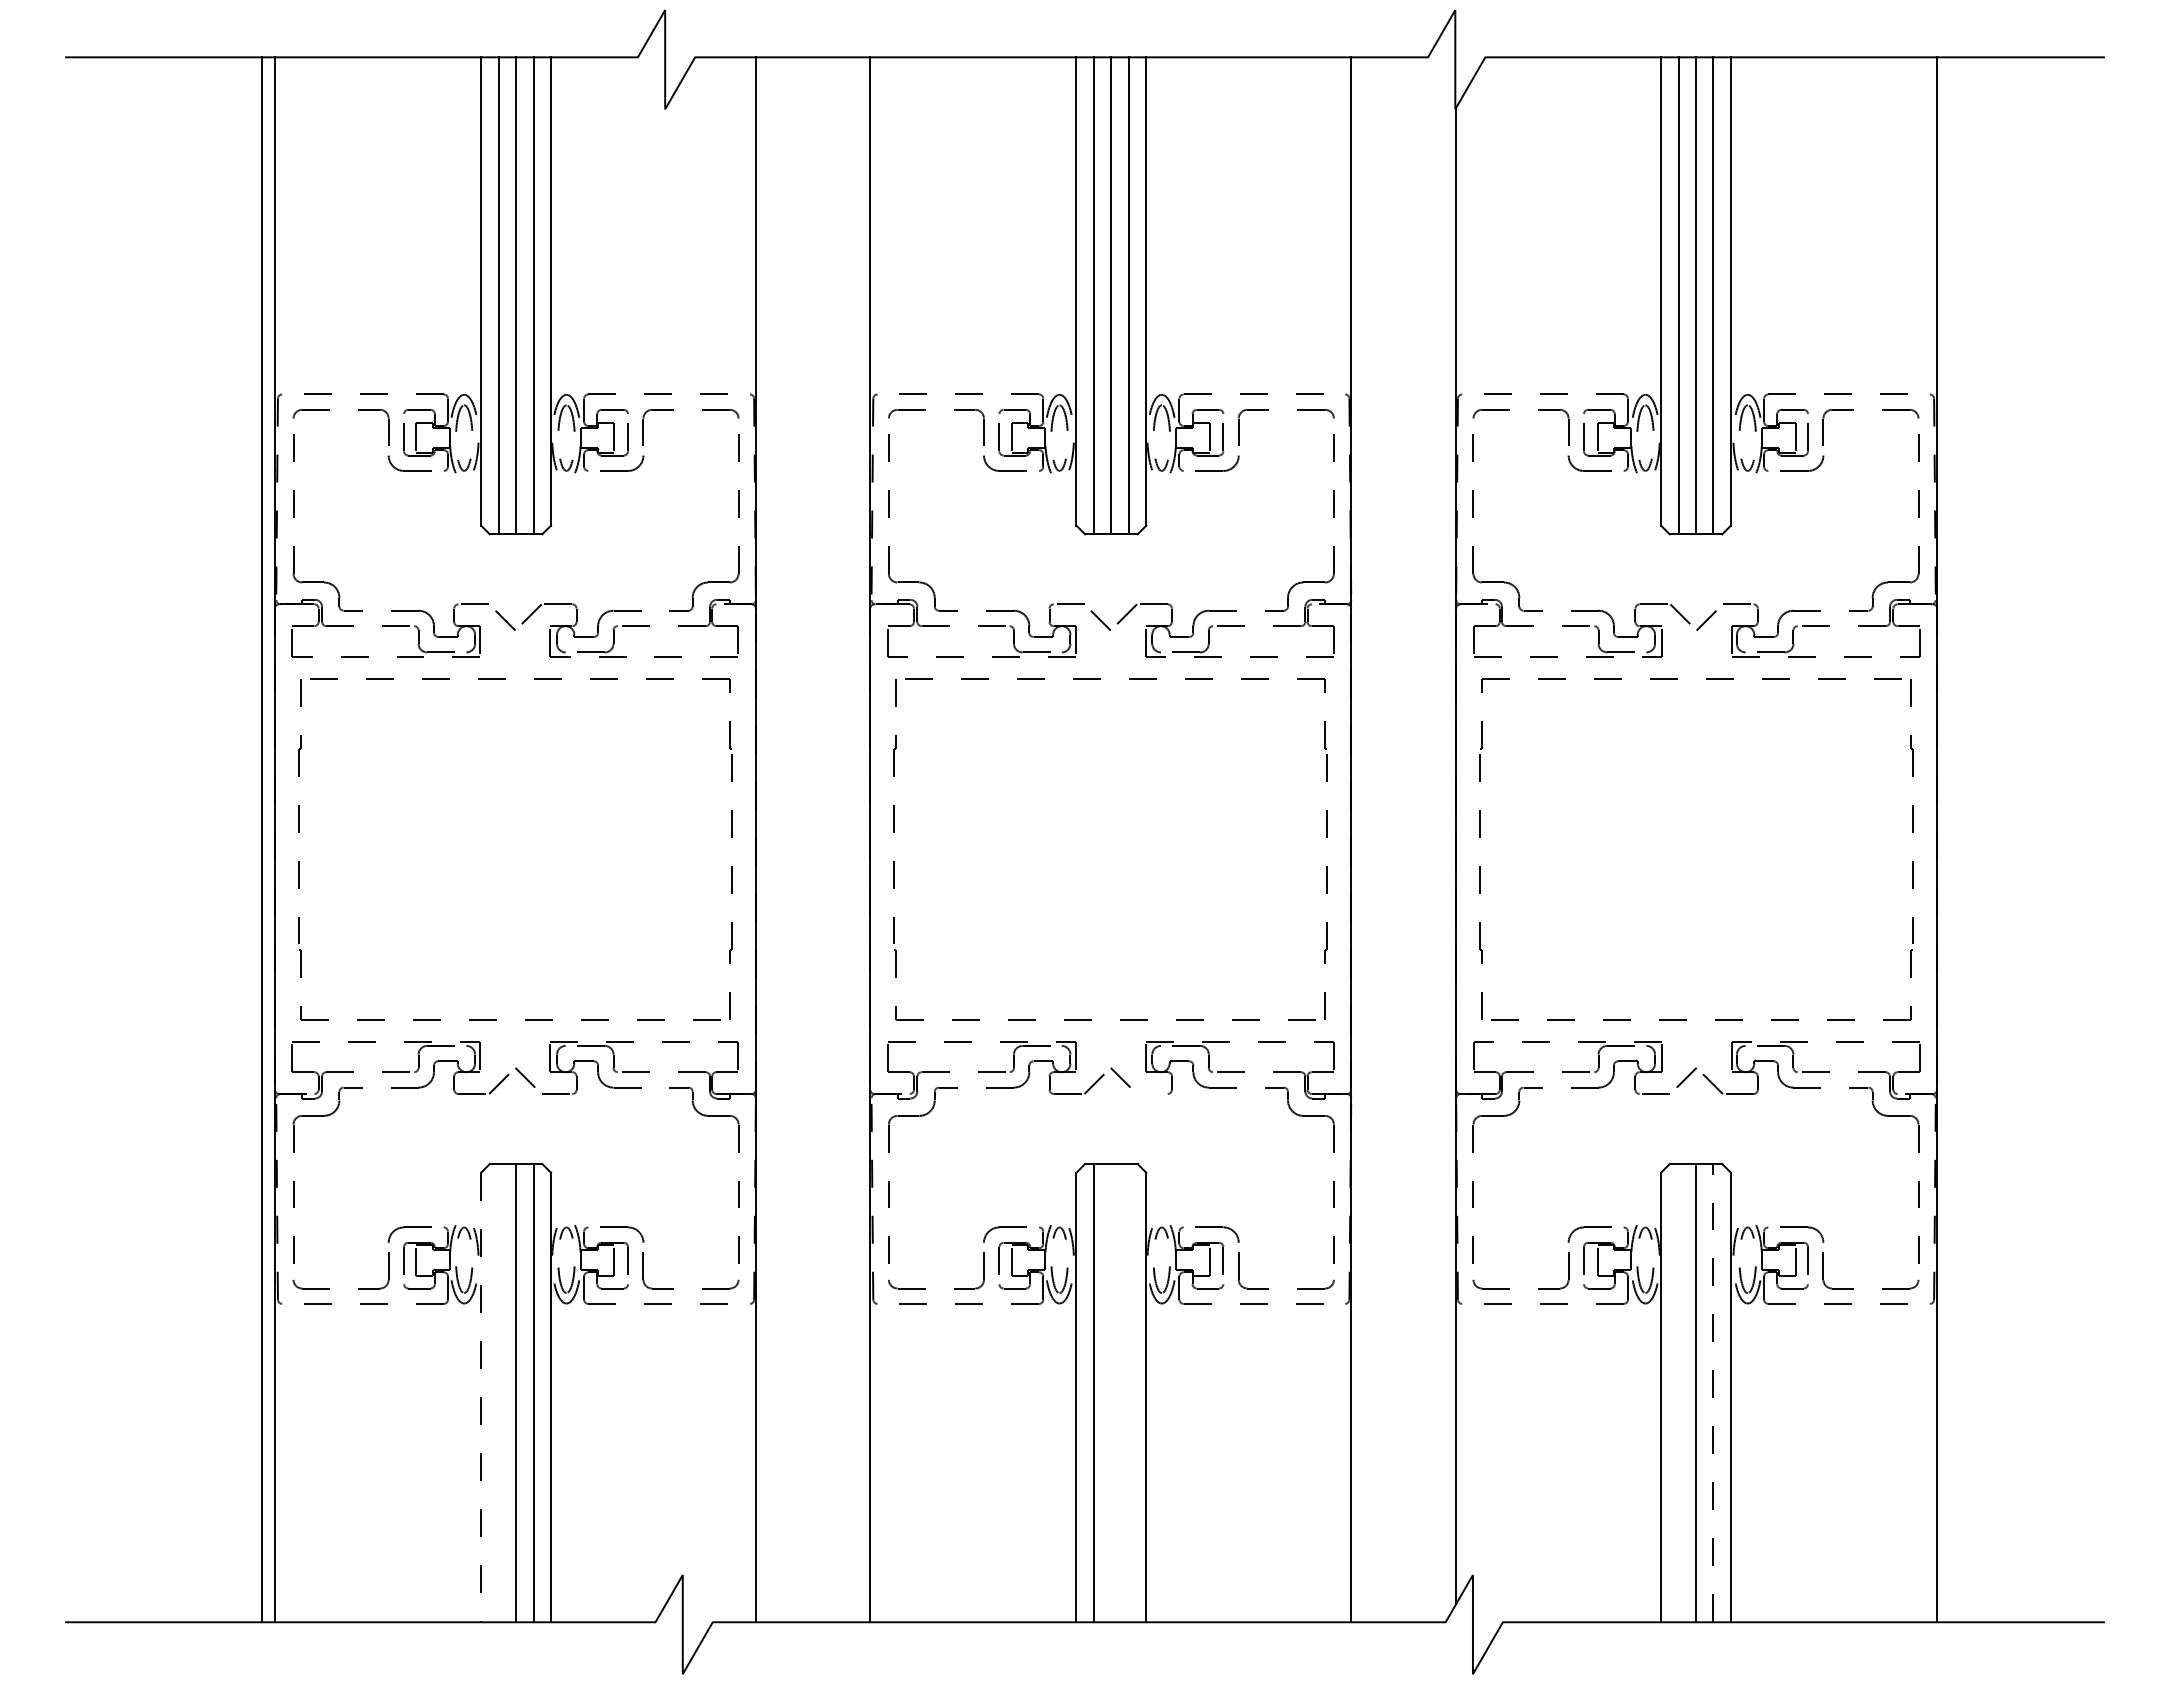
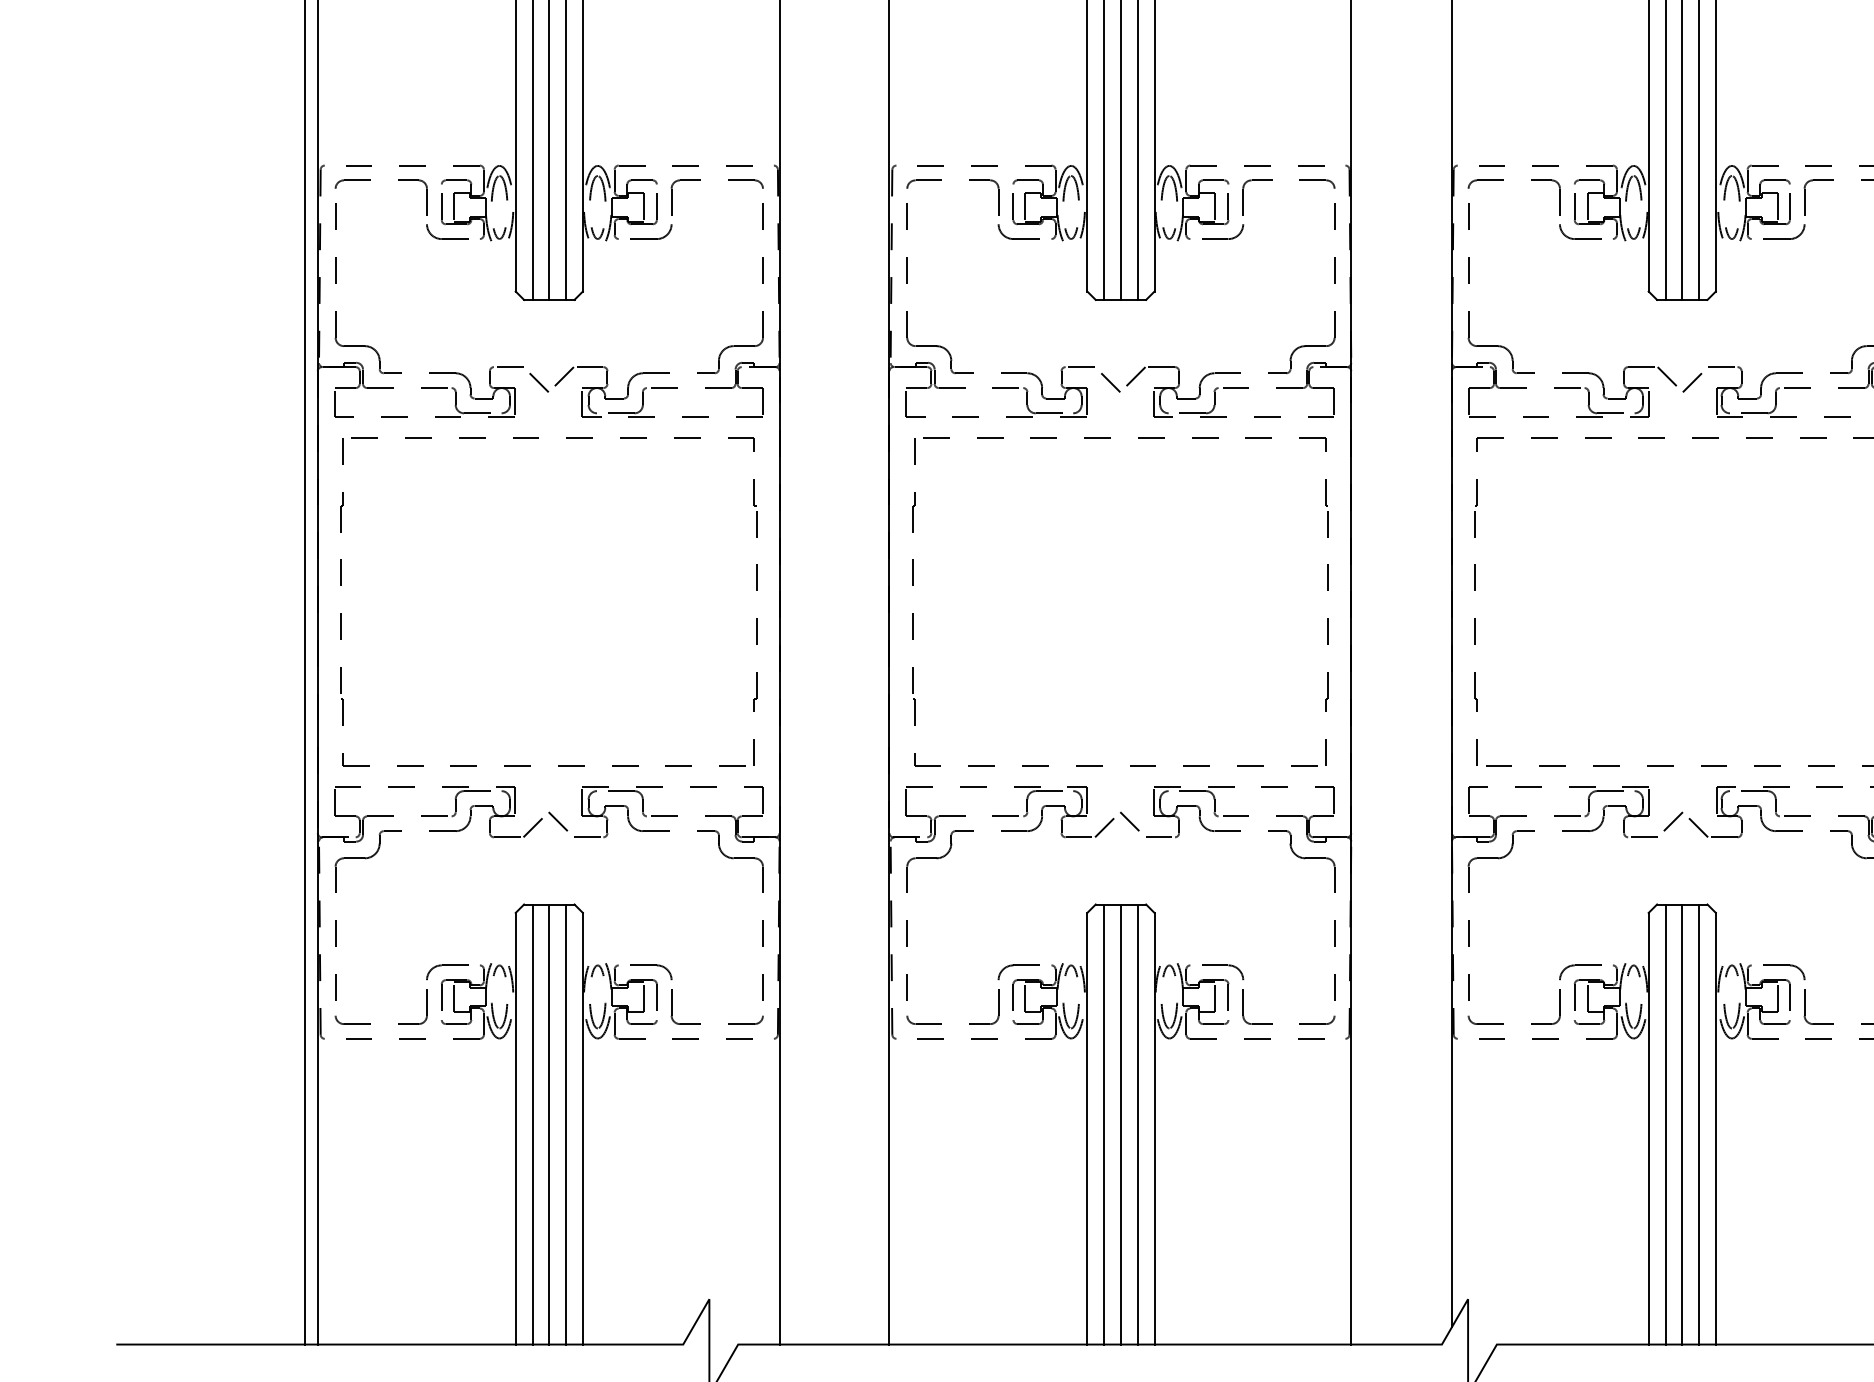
line: (1151, 1094) -> (1159, 837), added
line: (1713, 1392) -> (1699, 1123), dashed -> solid
line: (498, 1393) -> (532, 1124), added
line: (1111, 1393) -> (1121, 1124), added
line: (1128, 1393) -> (1137, 1124), added
line: (1678, 1393) -> (1665, 1124), added
line: (481, 1397) -> (516, 1128), dashed -> solid

